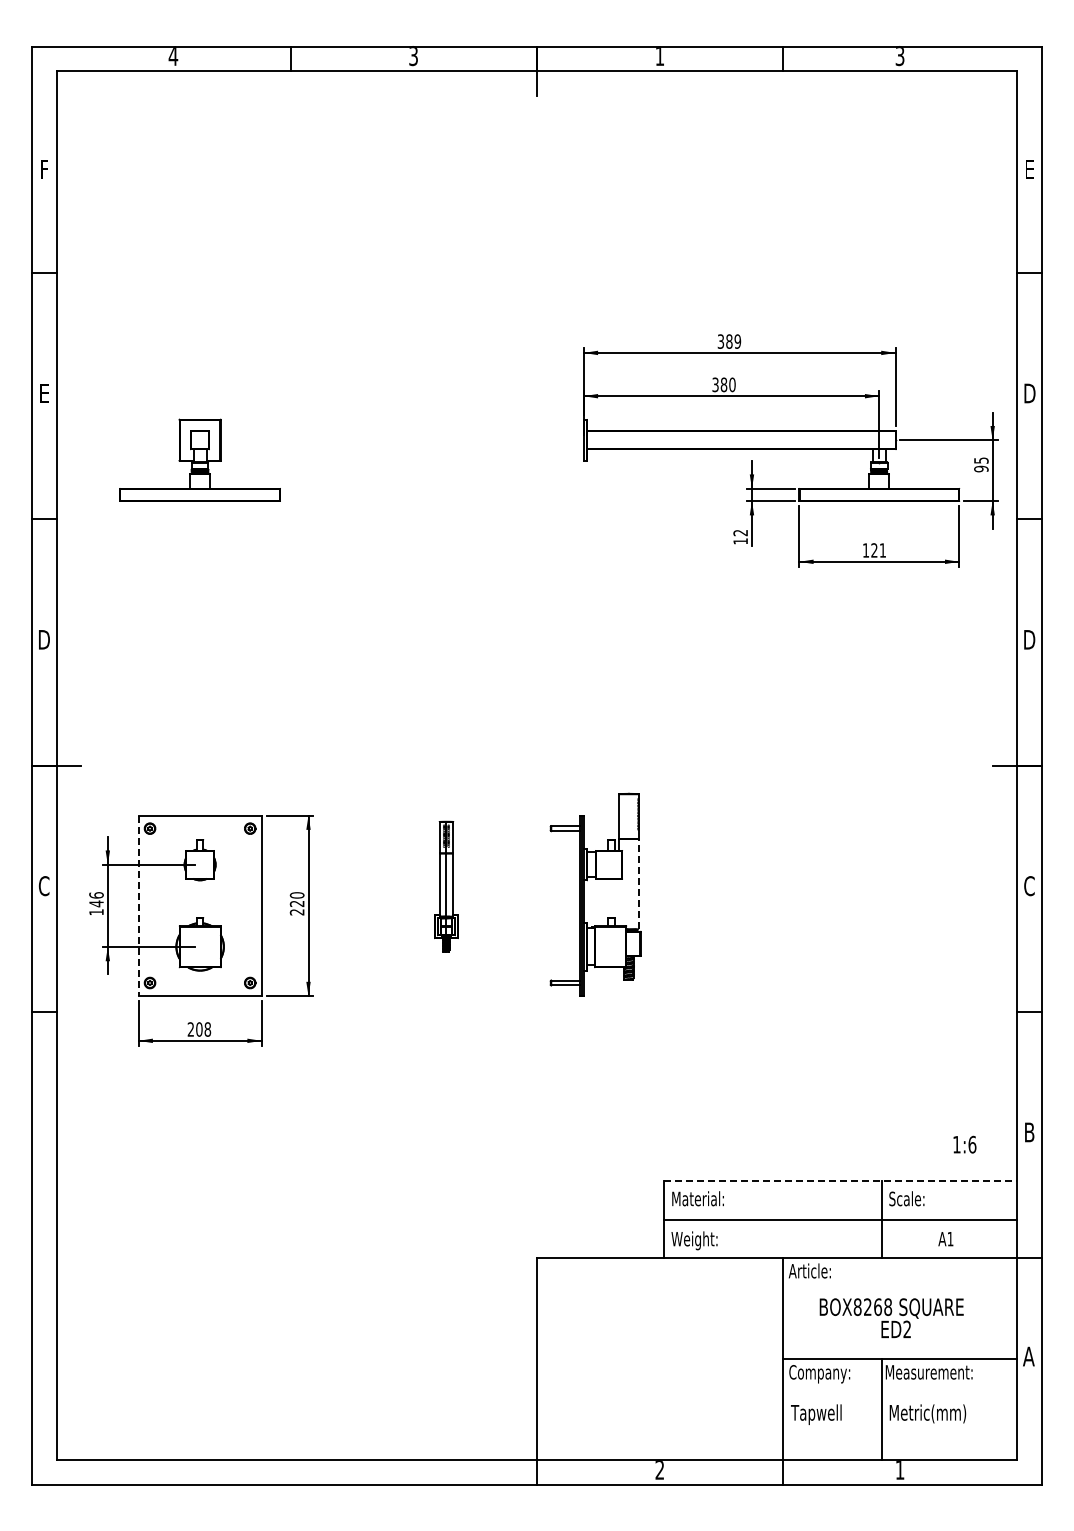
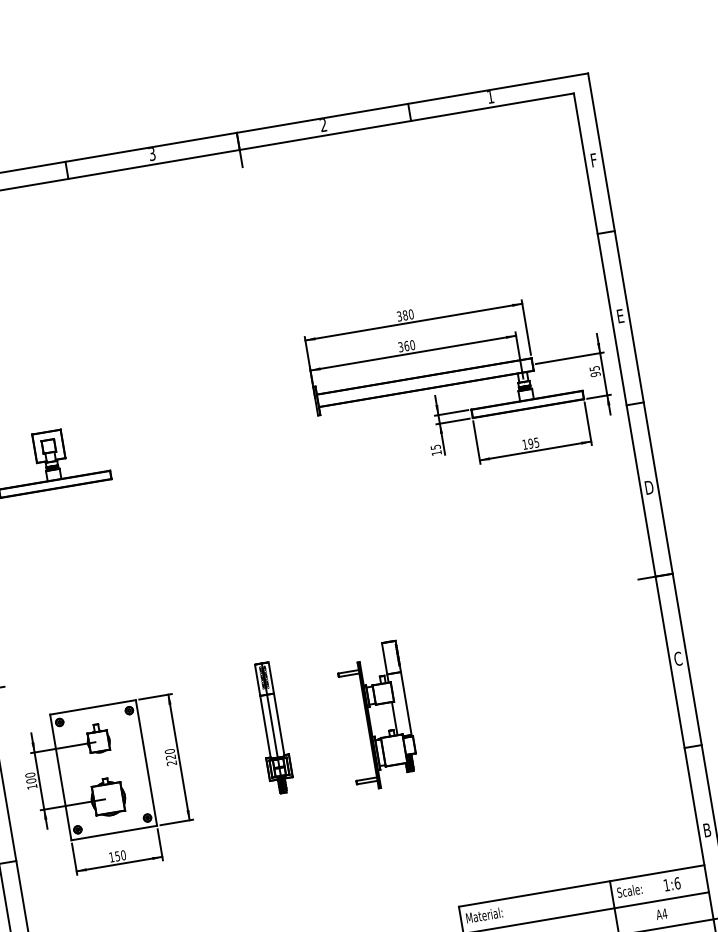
text: (659, 56) -> (323, 125), 1 -> 2
text: (899, 57) -> (490, 97), 3 -> 1
text: (1030, 170) -> (594, 160), E -> F
text: (737, 341) -> (411, 314), 389 -> 380
text: (723, 384) -> (406, 345), 380 -> 360
text: (1029, 393) -> (620, 316), D -> E
text: (740, 533) -> (435, 447), 12 -> 15
text: (878, 550) -> (533, 443), 121 -> 195
line: (638, 883) -> (405, 703), dashed -> solid
part: (446, 886) -> (272, 727), size x1.43
text: (96, 899) -> (30, 777), 146 -> 100
line: (619, 902) -> (394, 718), added
line: (138, 906) -> (60, 777), dashed -> solid
text: (199, 1029) -> (117, 856), 208 -> 150
text: (964, 1144) -> (671, 884), moved
line: (841, 1180) -> (582, 885), dashed -> solid
text: (950, 1239) -> (664, 914), A1 -> A4

